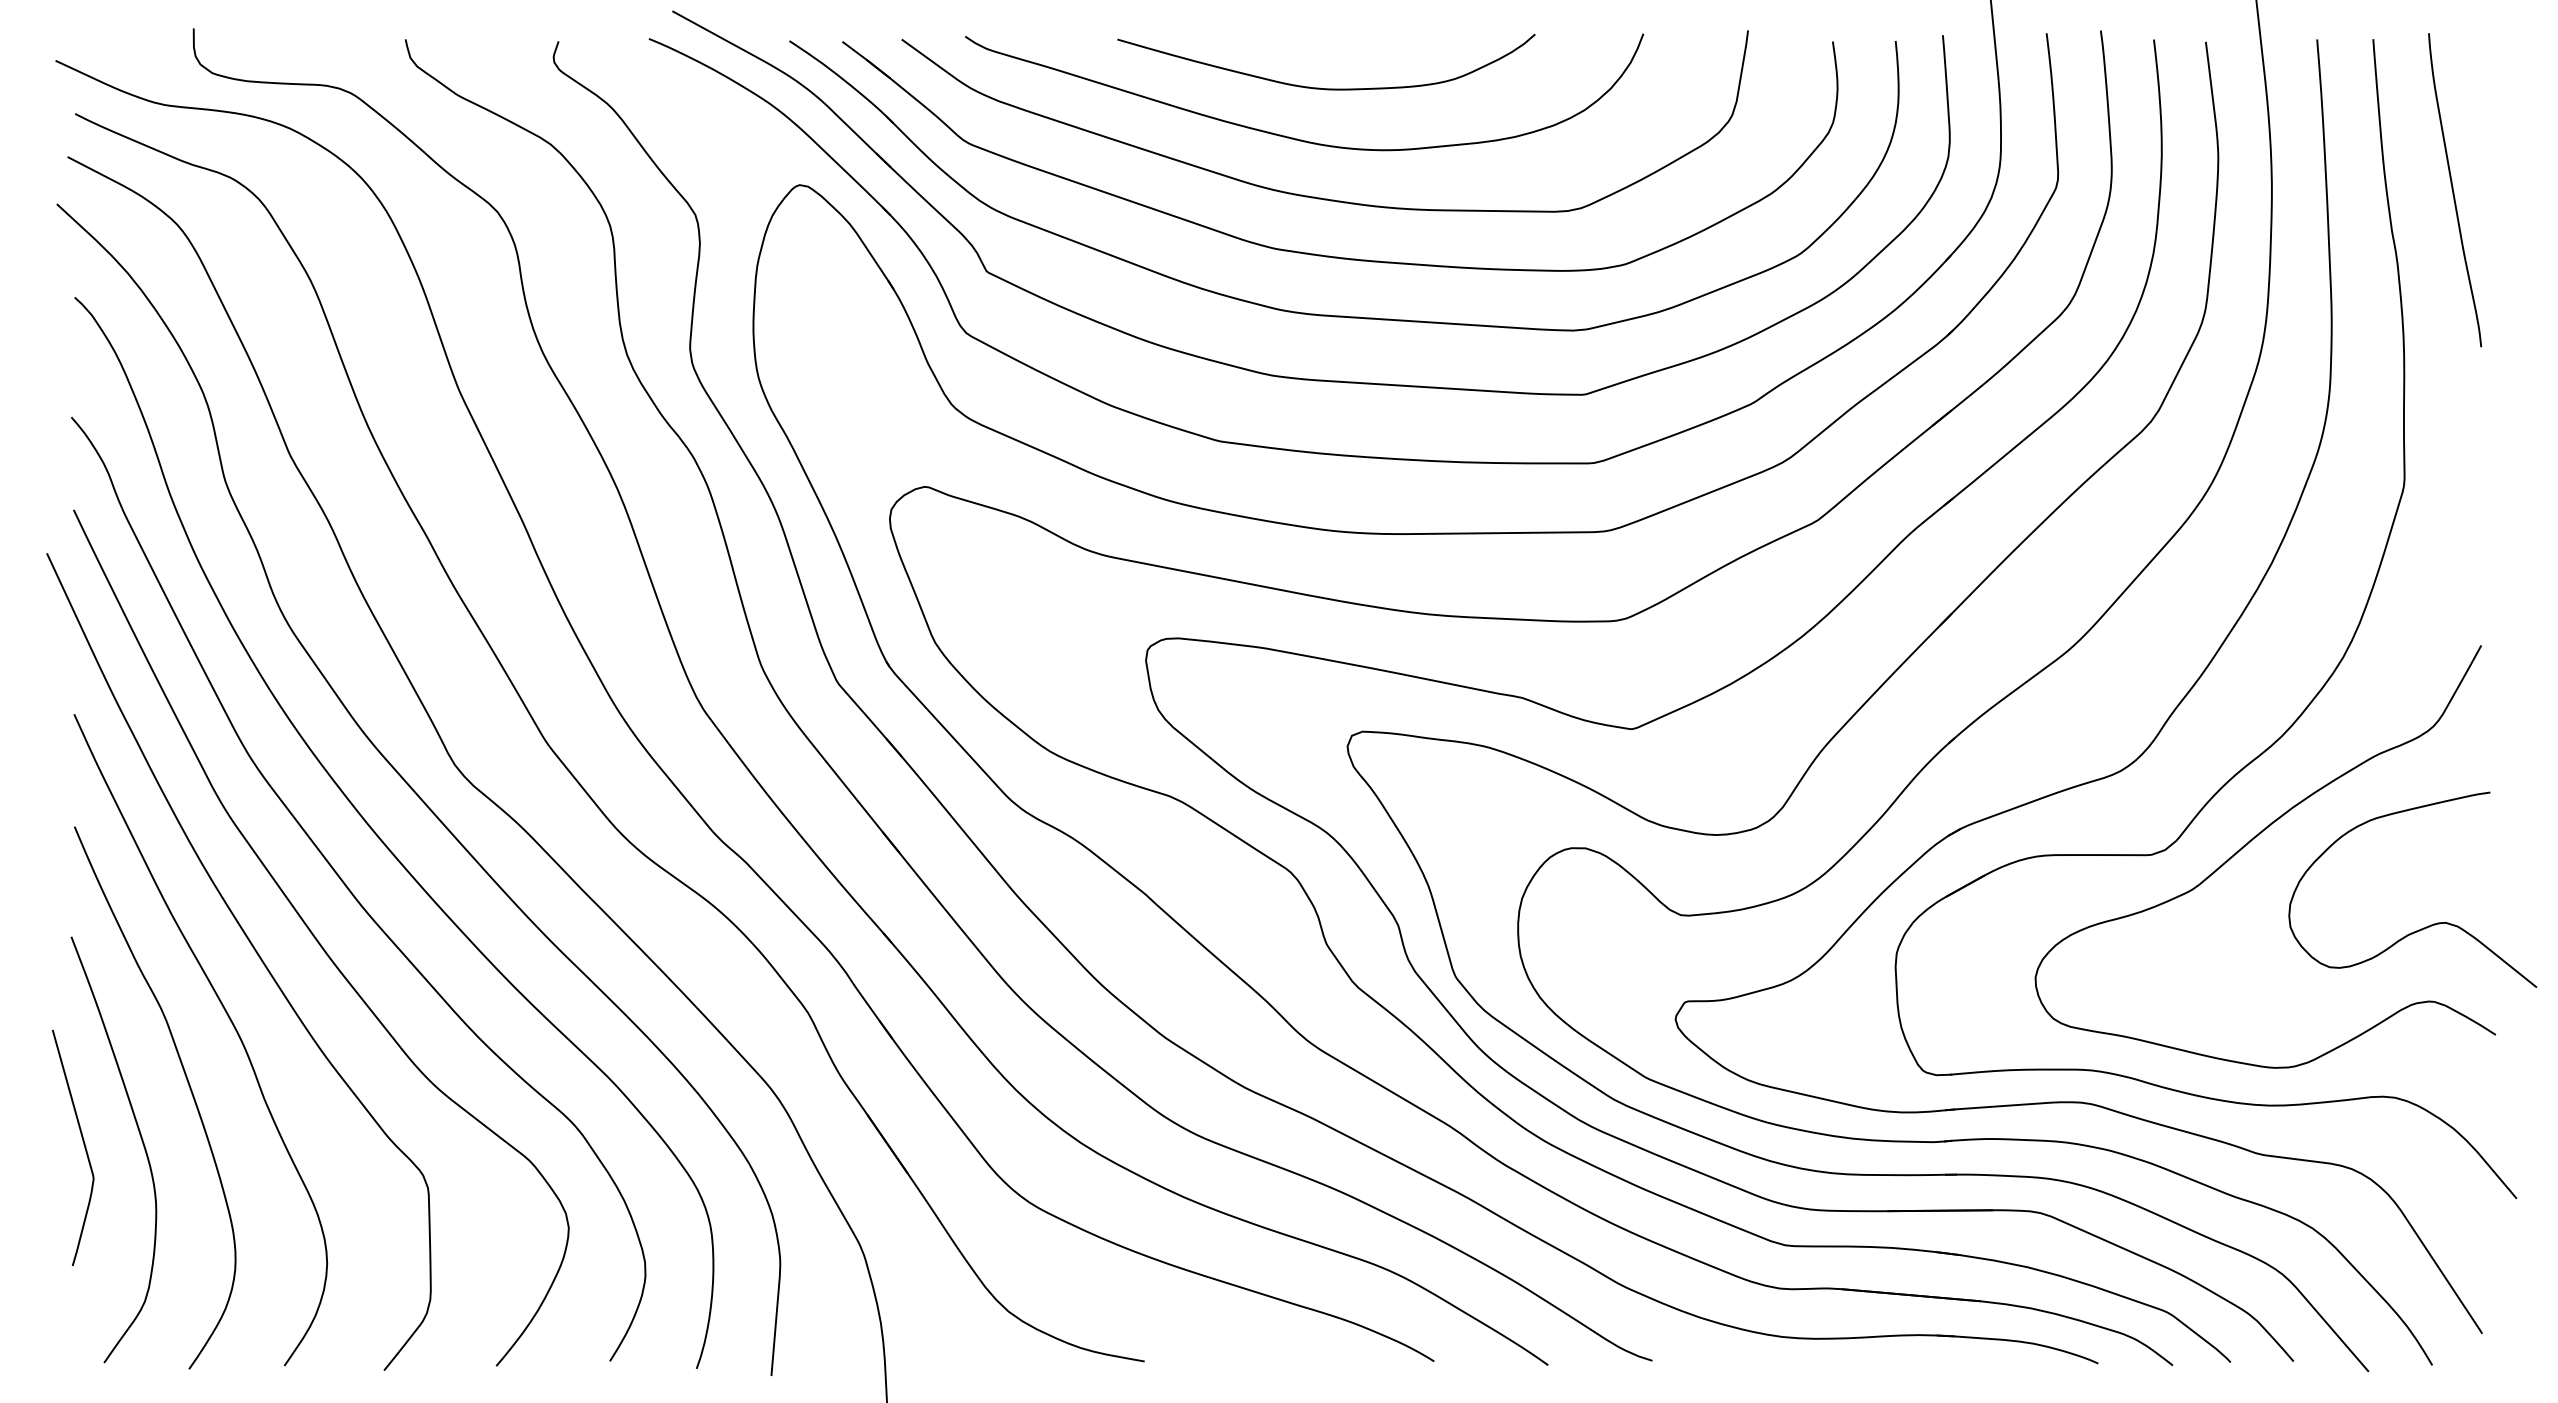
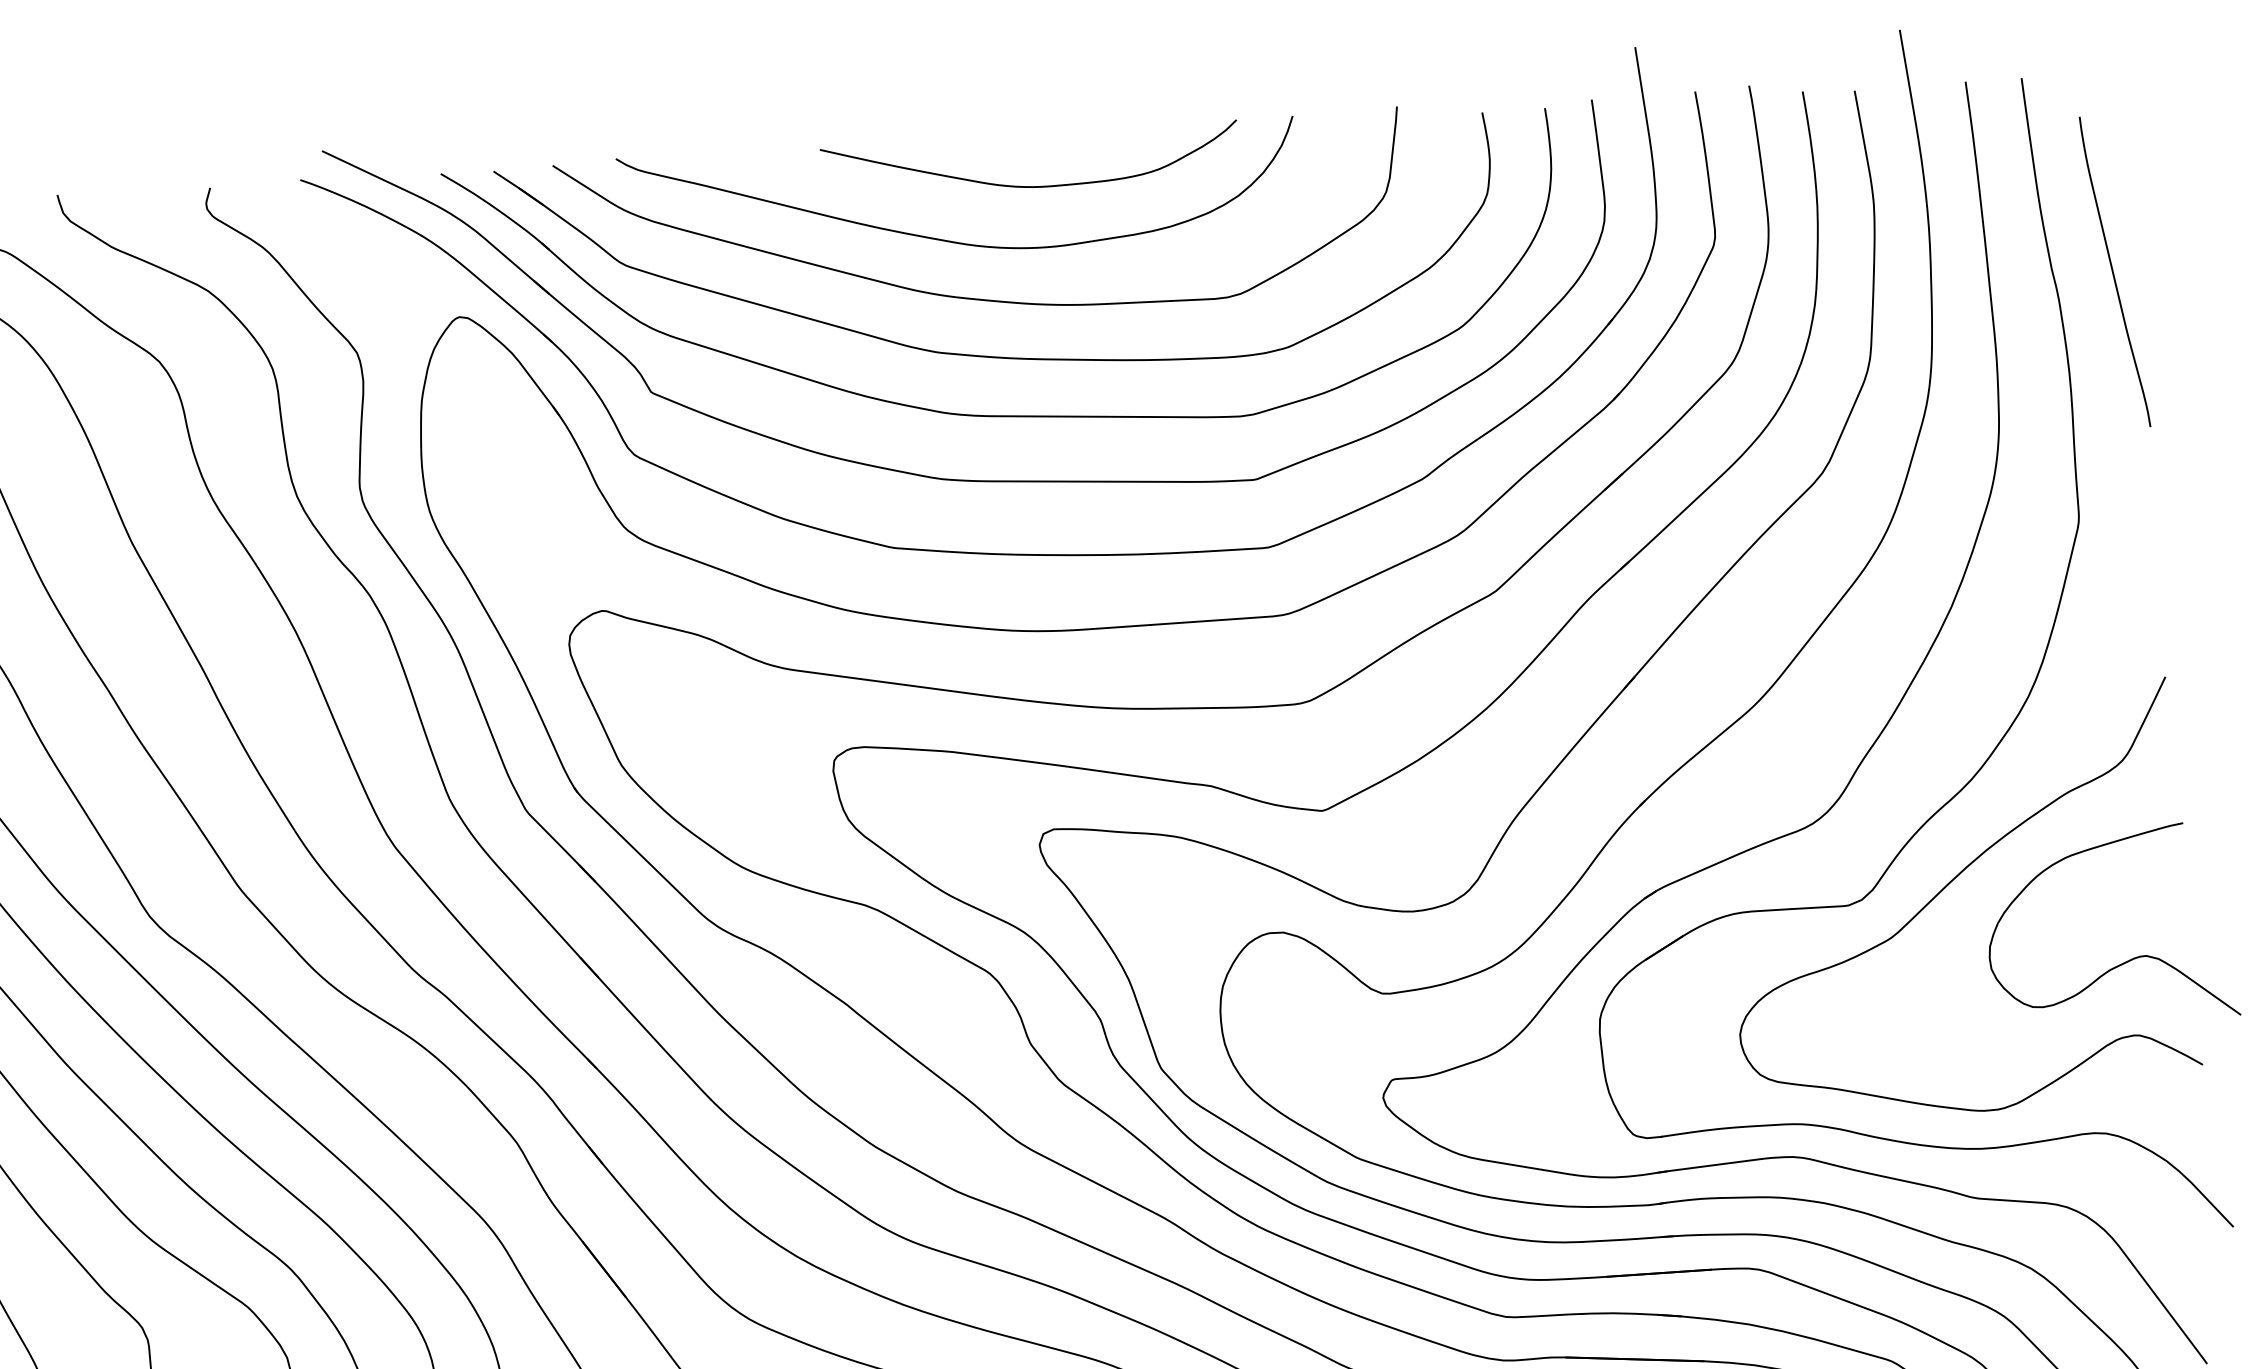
curve: (1319, 87) -> (1024, 185), moved
curve: (2453, 190) -> (2113, 272), moved

